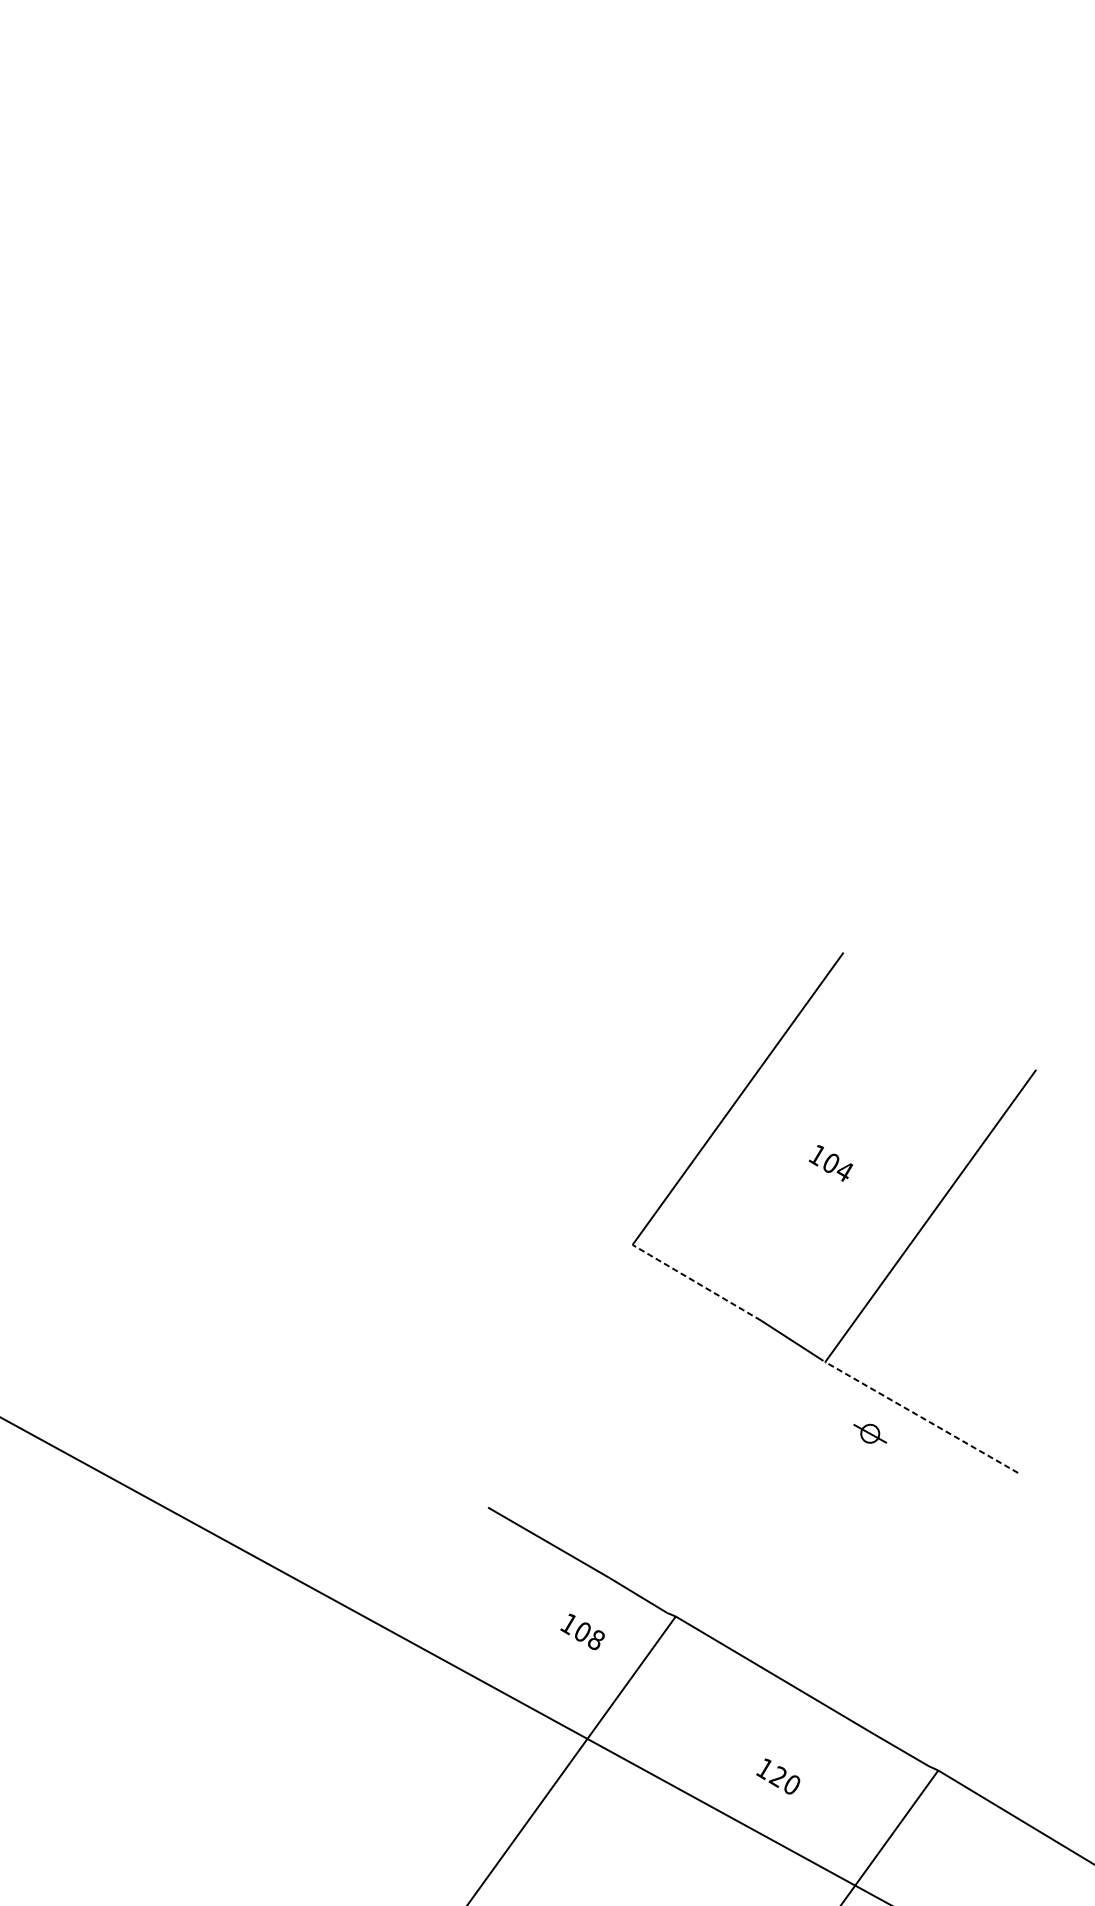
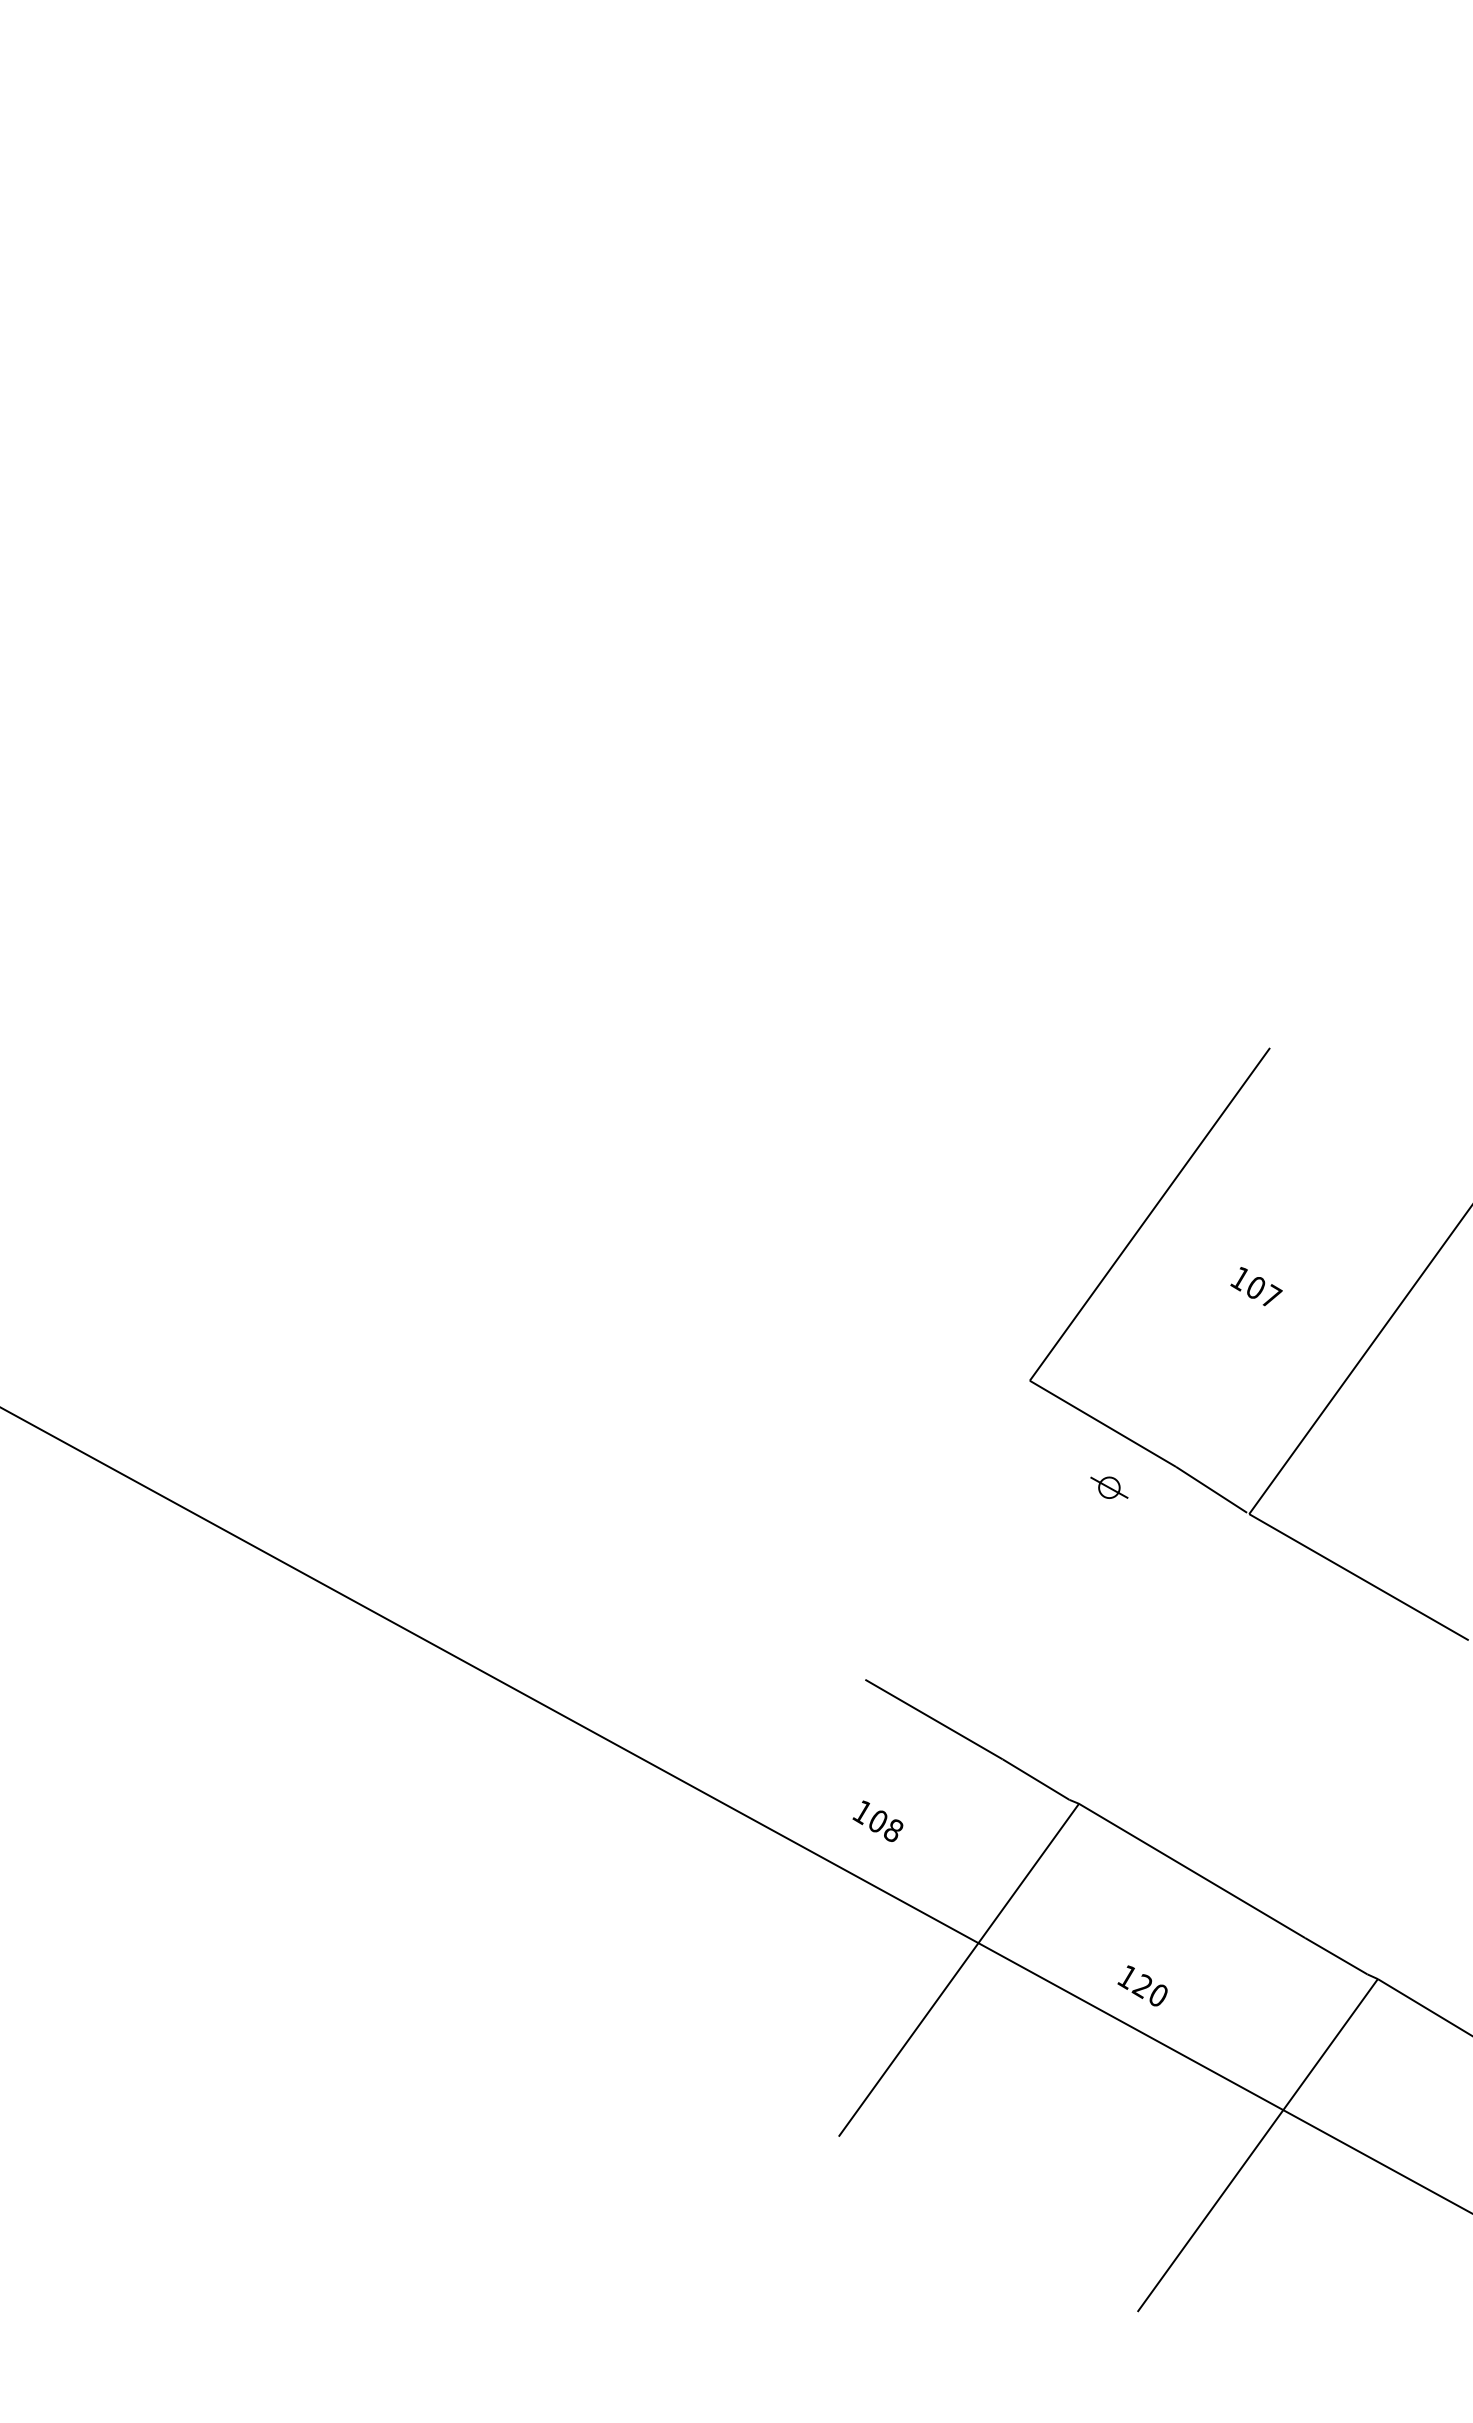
text: (845, 1170) -> (1272, 1296), 104 -> 107
line: (696, 1282) -> (1102, 1423), dashed -> solid
line: (921, 1416) -> (1358, 1576), dashed -> solid
part: (870, 1433) -> (1109, 1487), moved
text: (582, 1631) -> (877, 1820), moved
text: (778, 1776) -> (1142, 1985), moved

